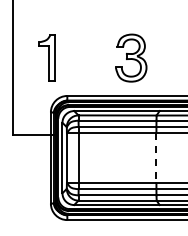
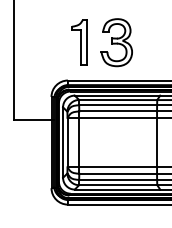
part: (46, 57) -> (79, 42), moved
part: (131, 57) -> (117, 42), moved
line: (156, 158) -> (157, 143), dashed -> solid

